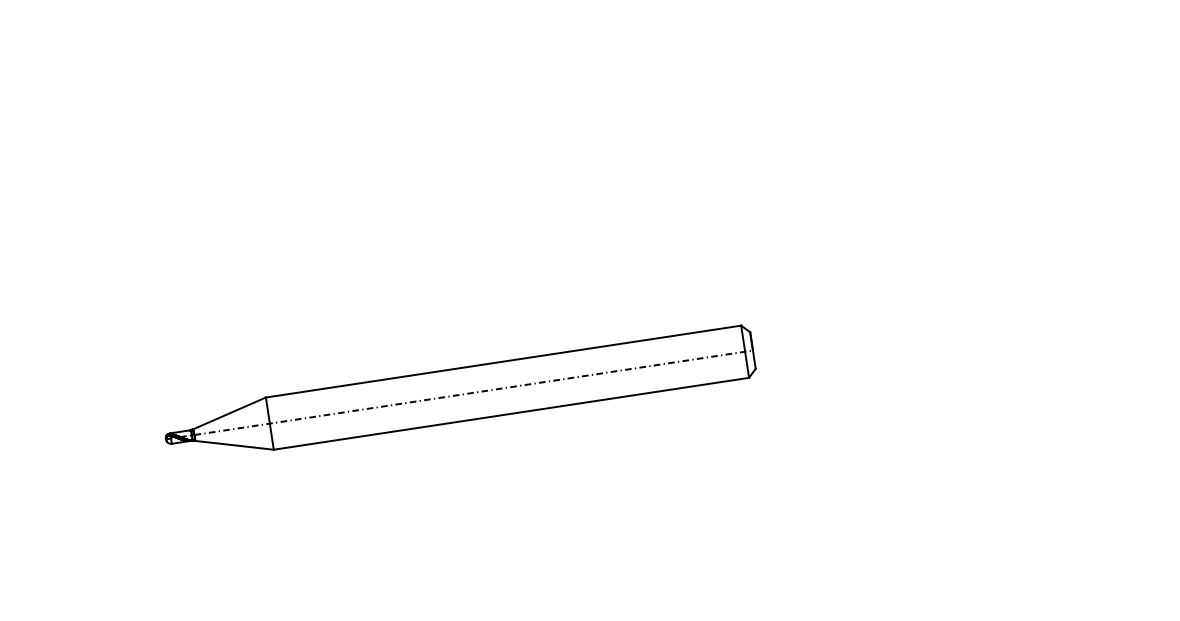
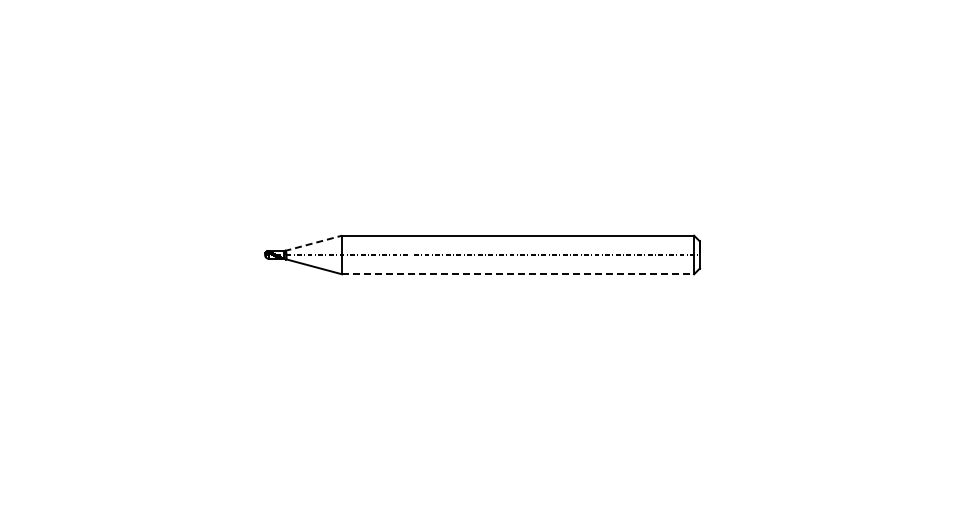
line: (228, 413) -> (313, 243), solid -> dashed
line: (511, 413) -> (518, 274), solid -> dashed

